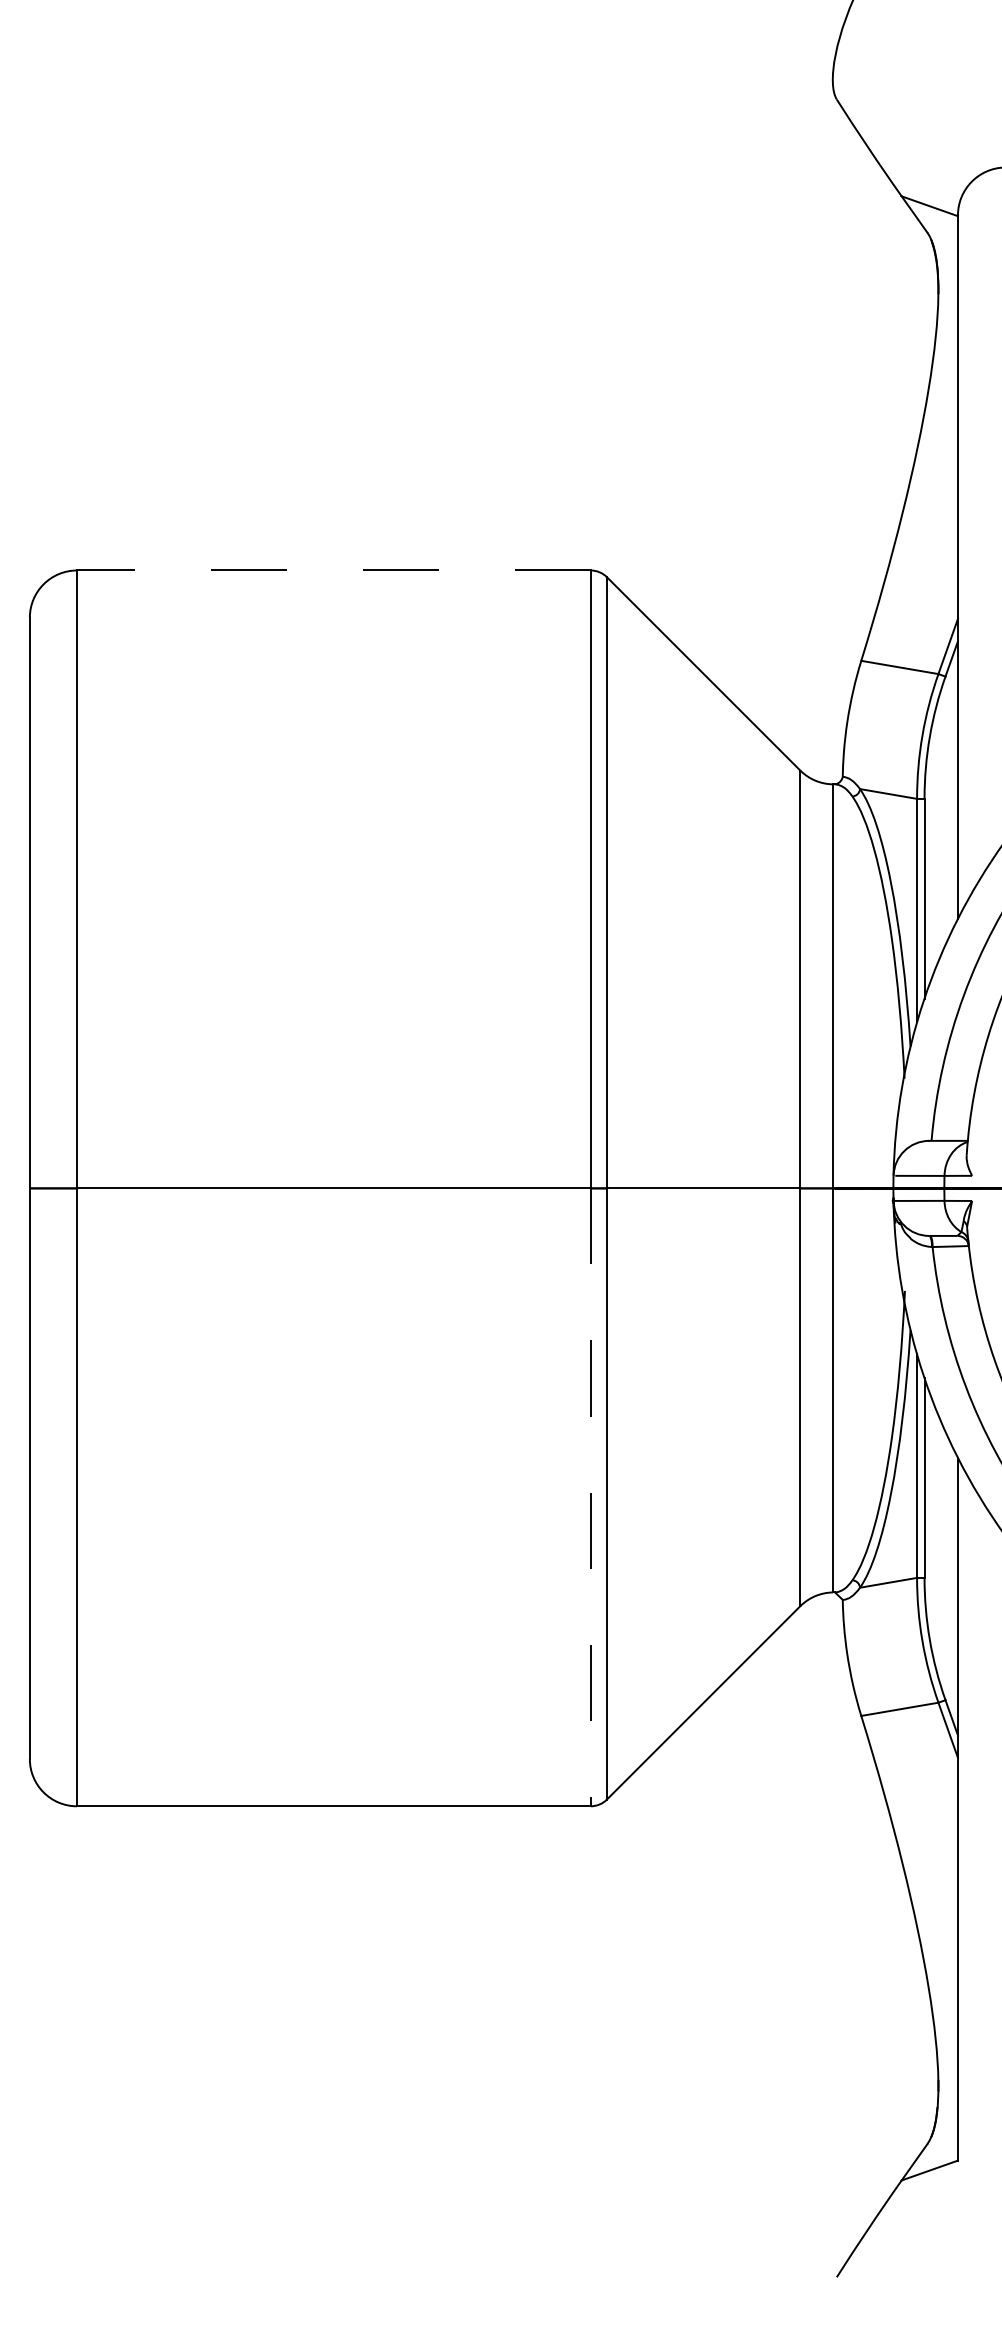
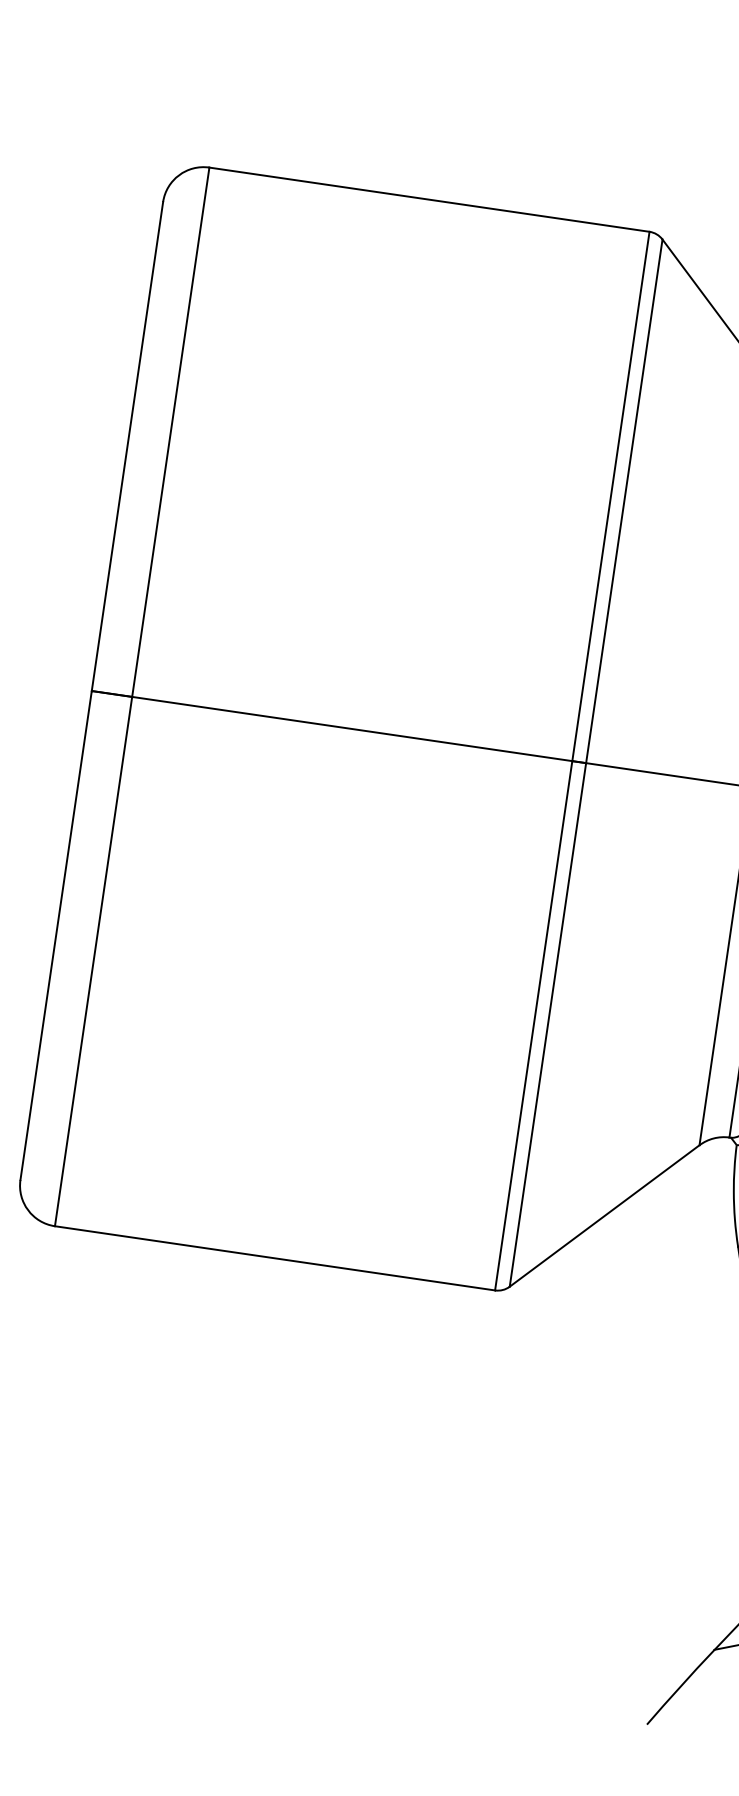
line: (333, 570) -> (429, 199), dashed -> solid
line: (590, 1497) -> (533, 1025), dashed -> solid

